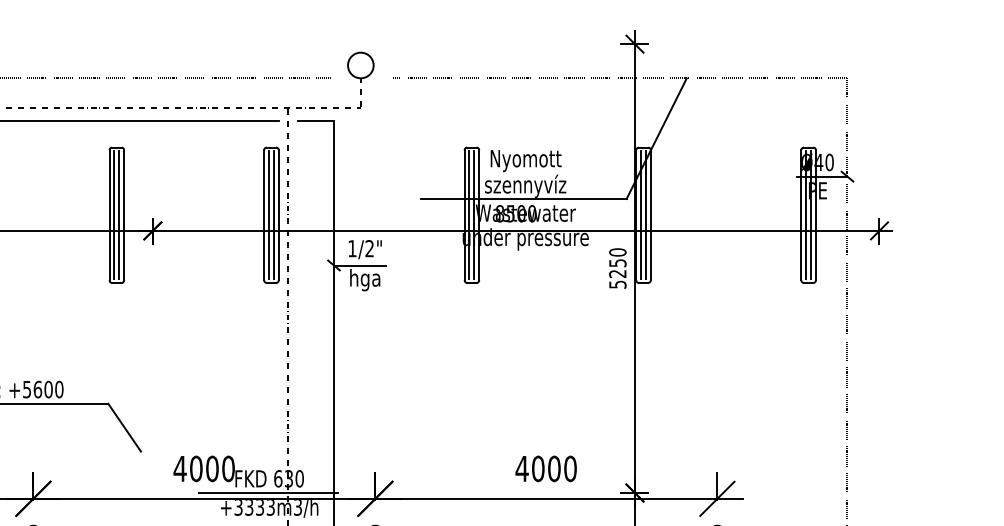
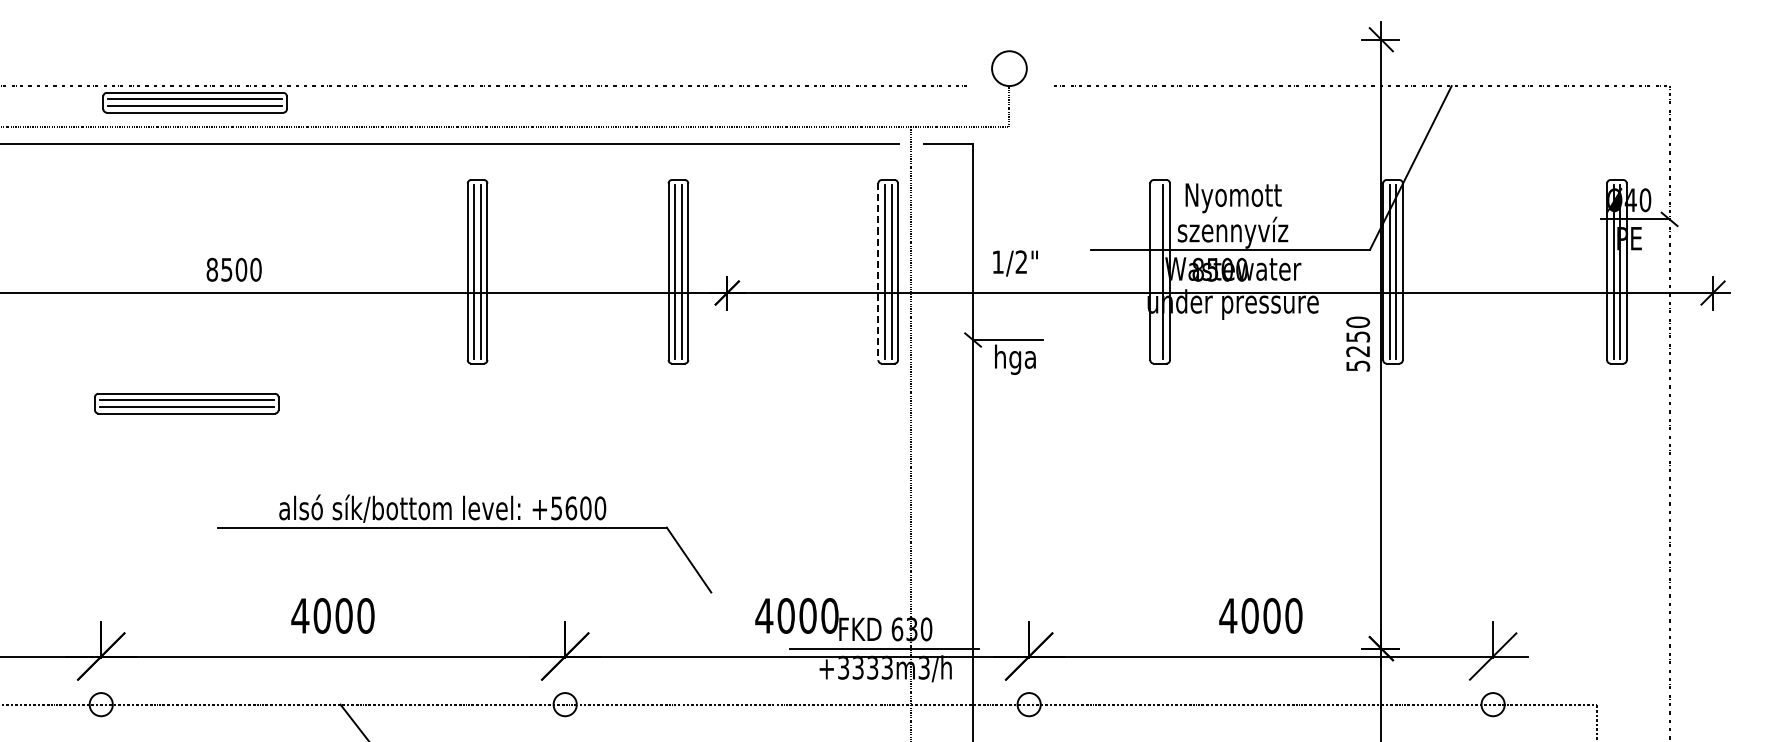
line: (264, 215) -> (878, 272), solid -> dashed
line: (469, 215) -> (1156, 271), removed
text: (365, 249) -> (1015, 263), moved

